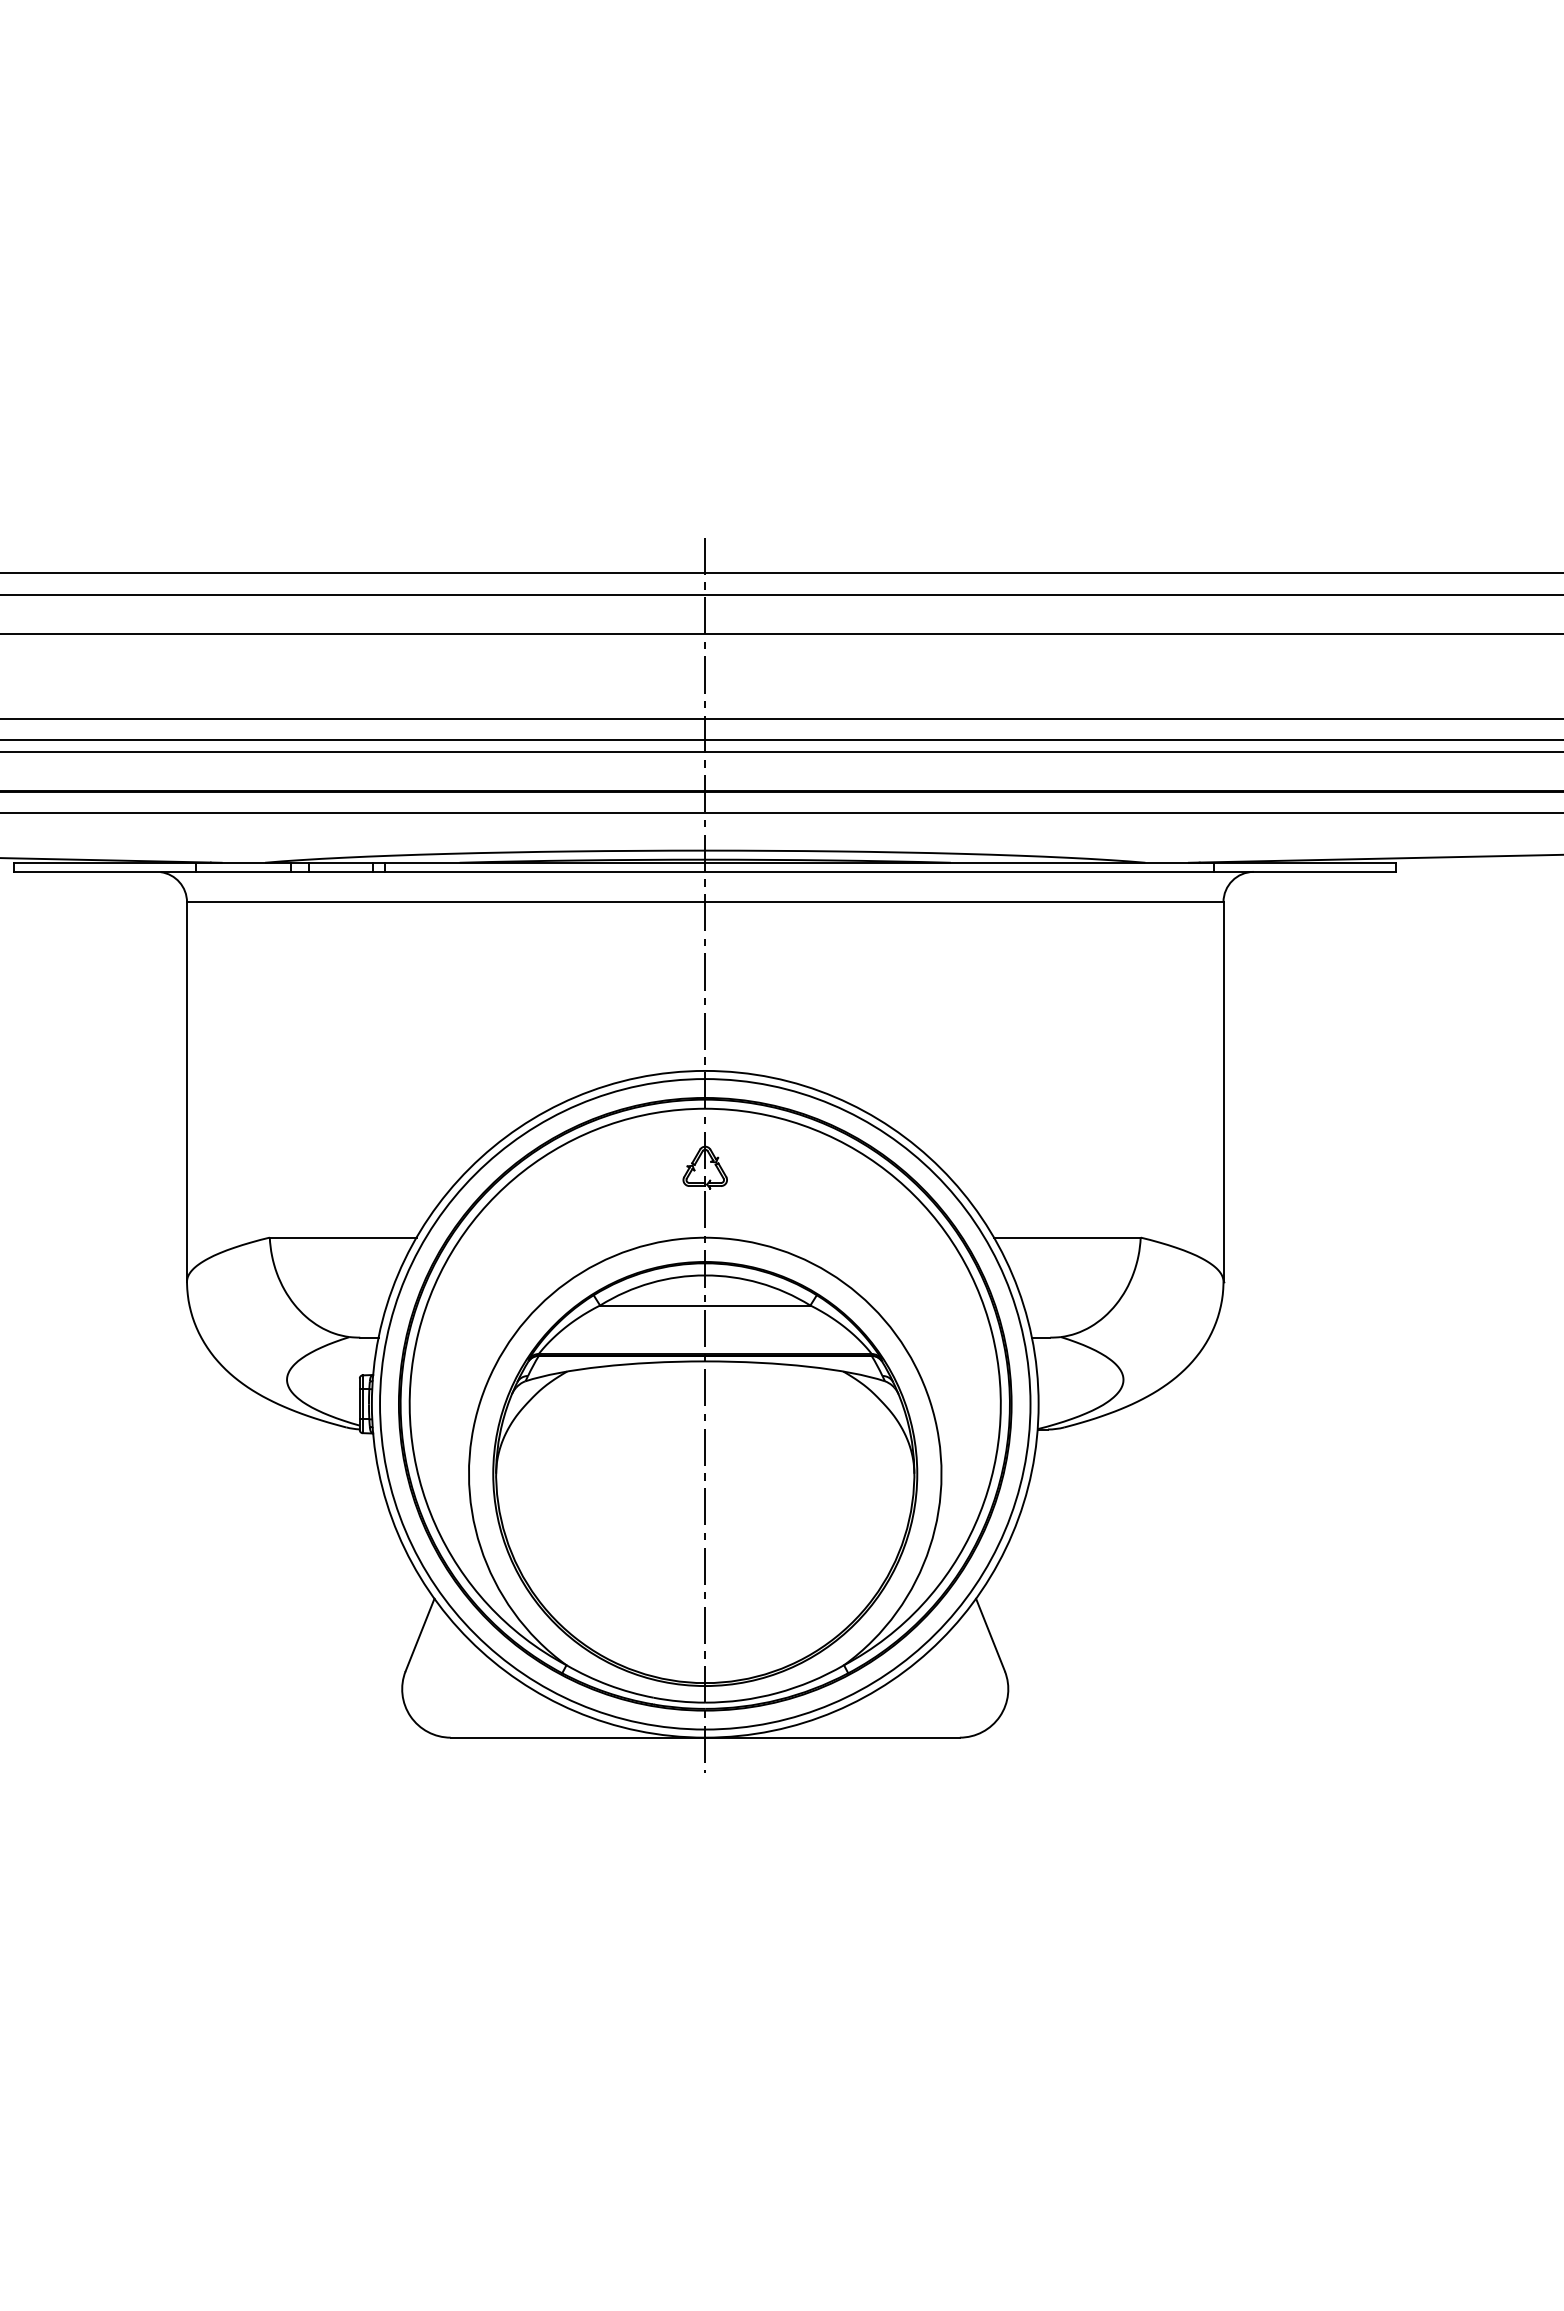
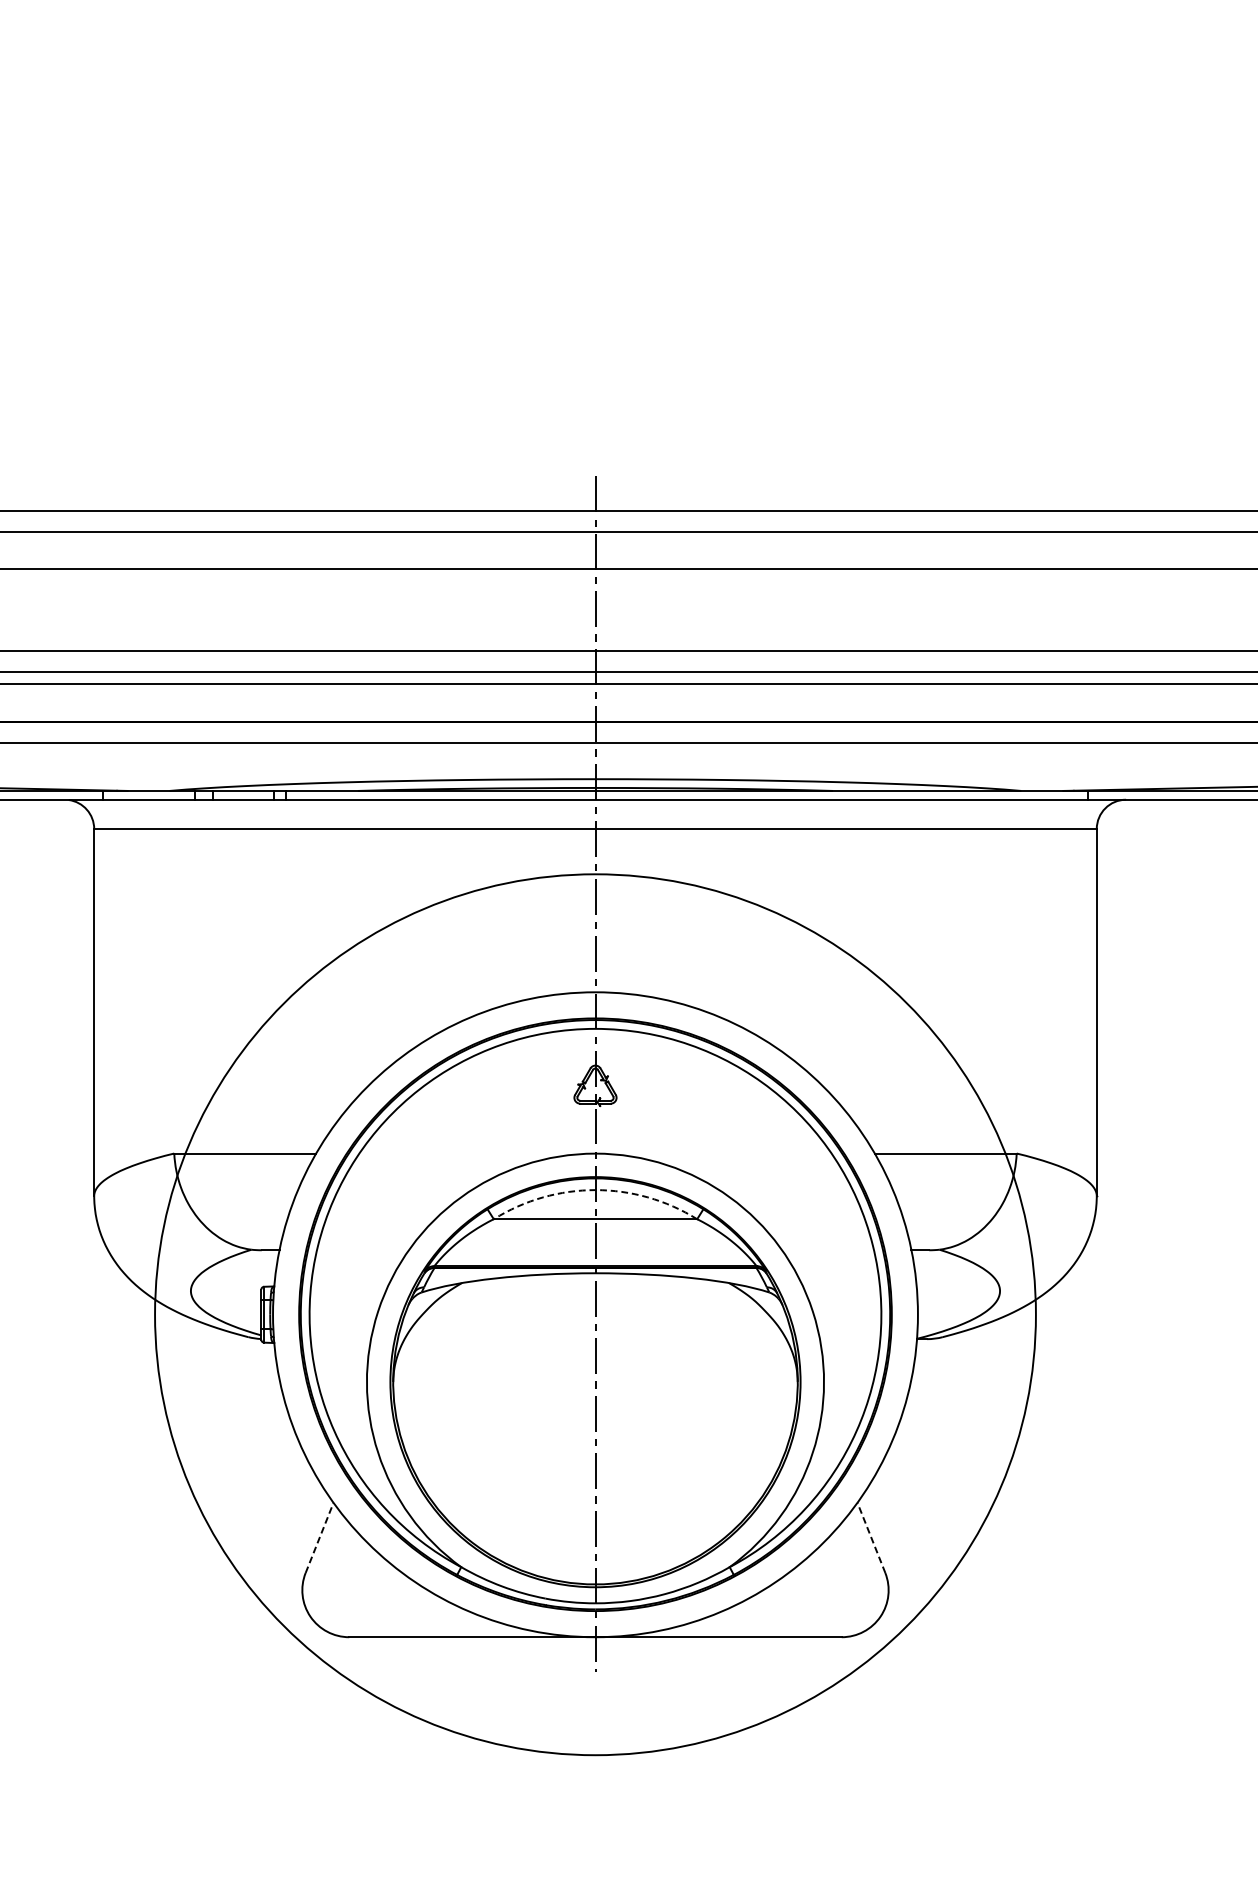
arc: (705, 1275) -> (595, 1190), solid -> dashed
circle: (705, 1404) -> (595, 1314), size x1.4
line: (420, 1634) -> (320, 1537), solid -> dashed
line: (990, 1634) -> (871, 1537), solid -> dashed

